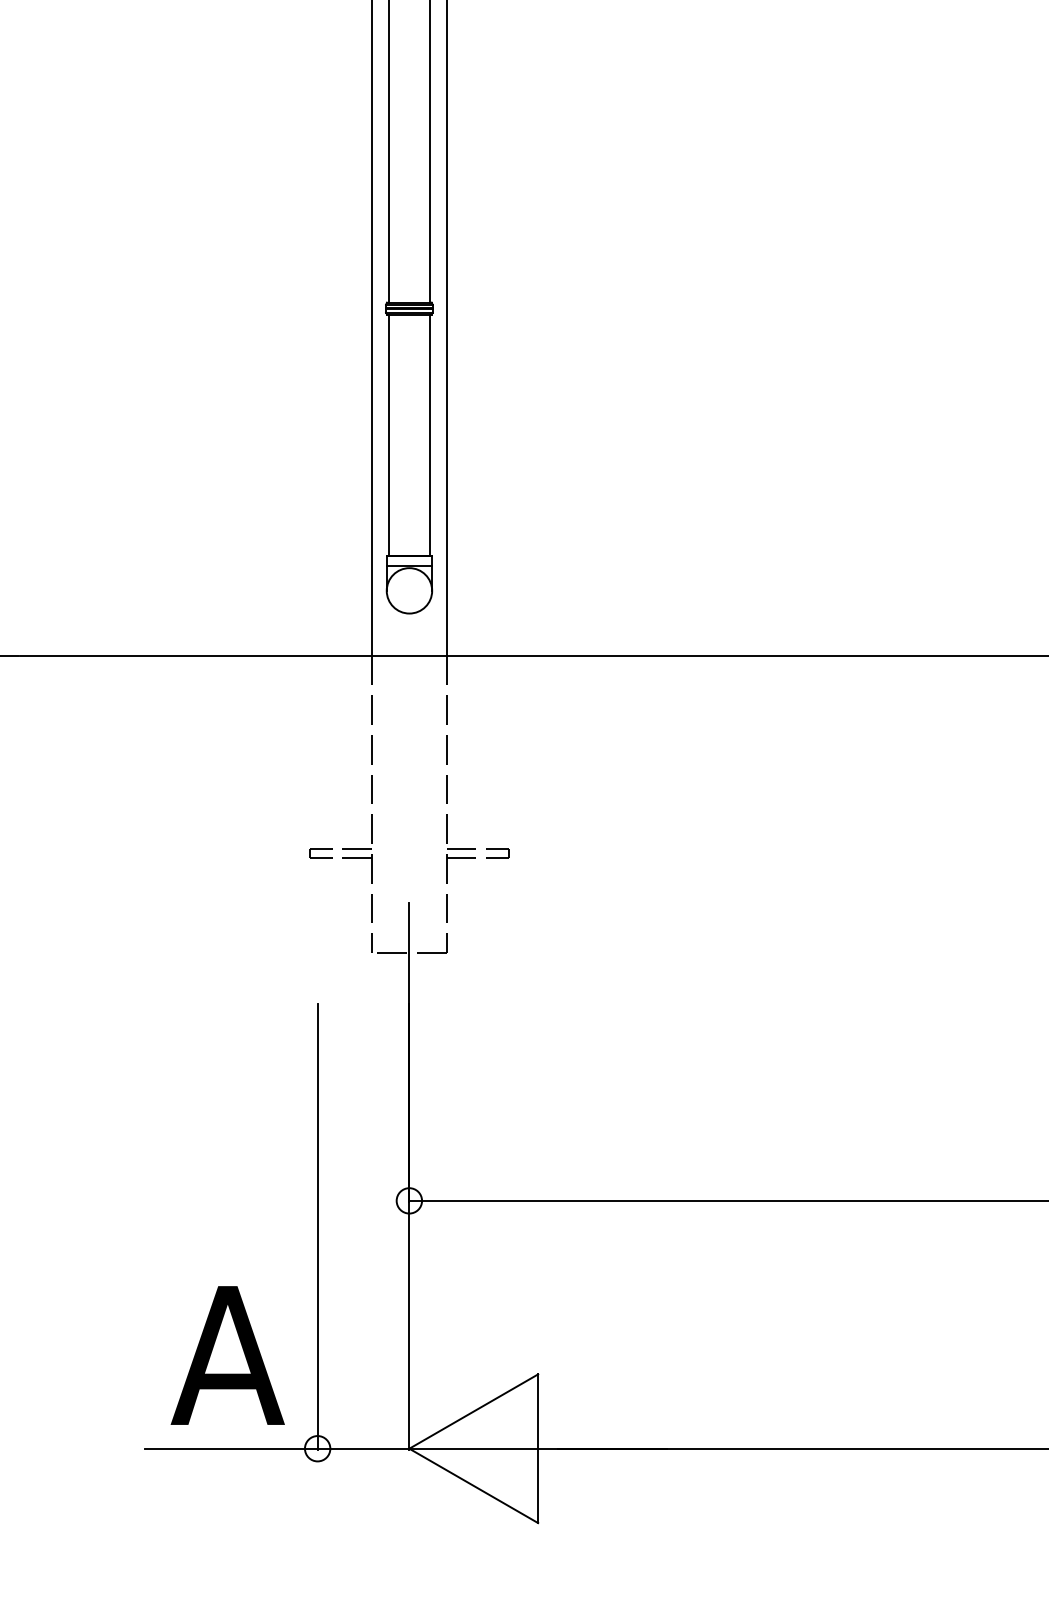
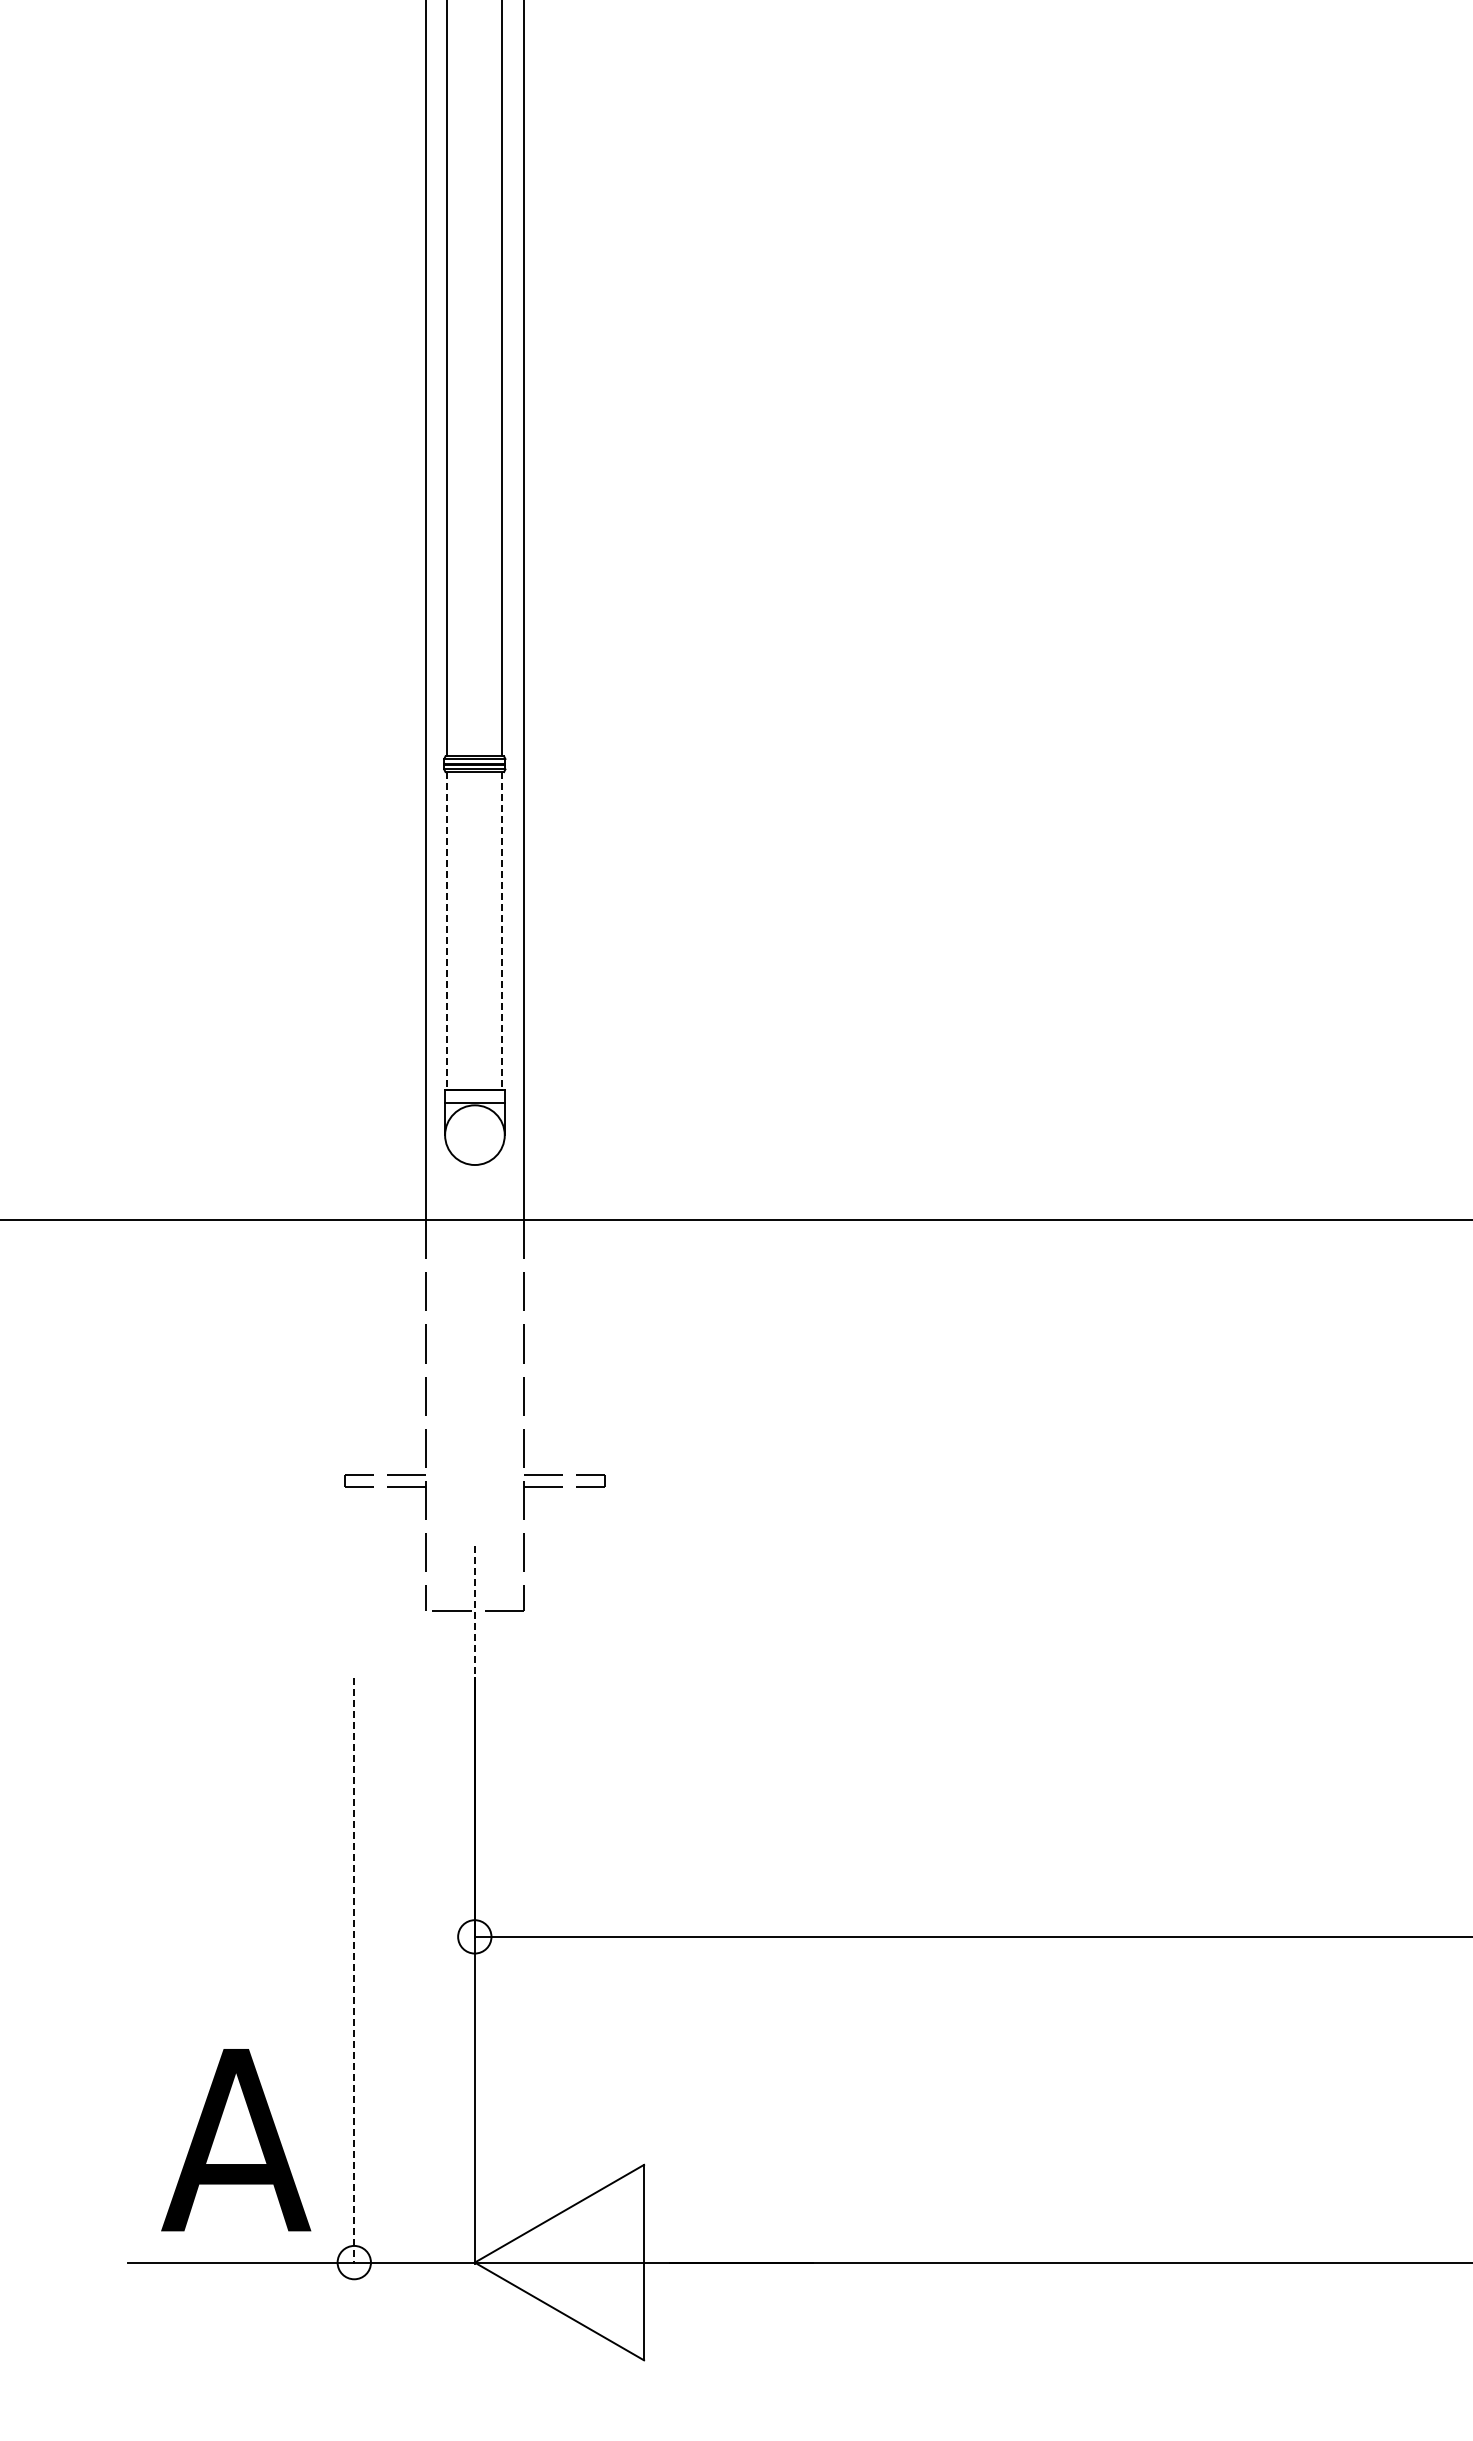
line: (388, 435) -> (447, 931), solid -> dashed
line: (430, 435) -> (502, 931), solid -> dashed
line: (409, 953) -> (474, 1611), solid -> dashed
line: (317, 1227) -> (354, 1971), solid -> dashed

